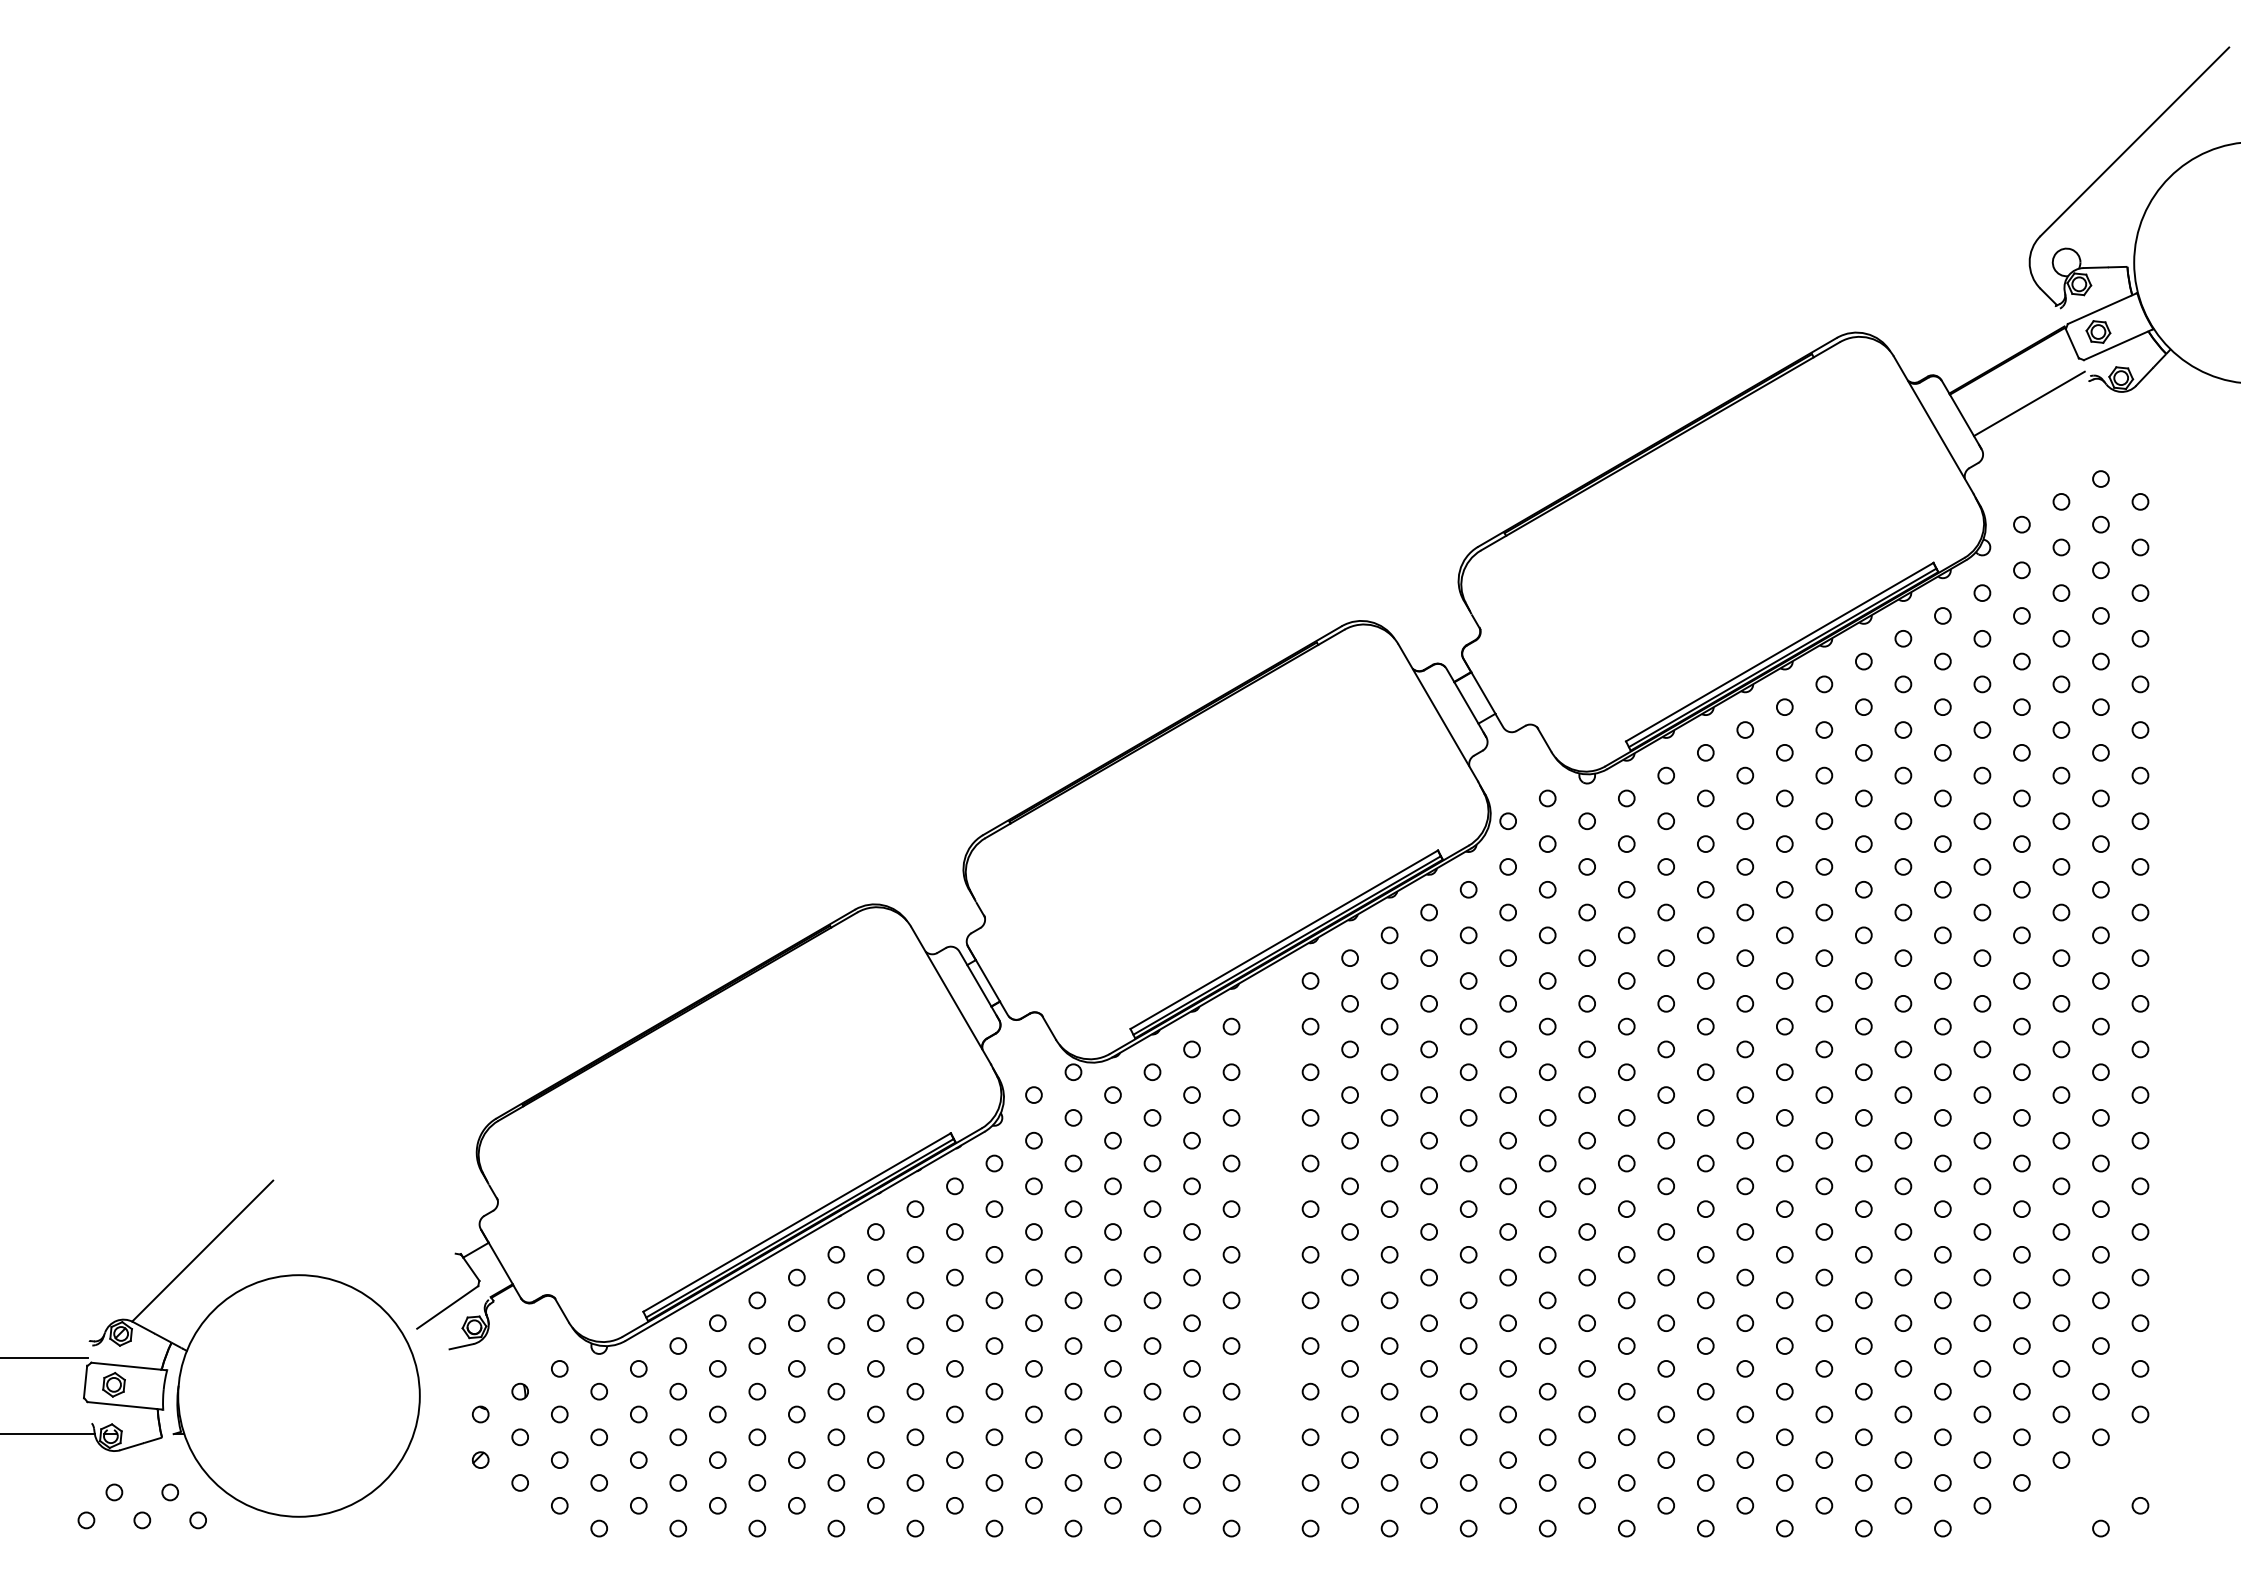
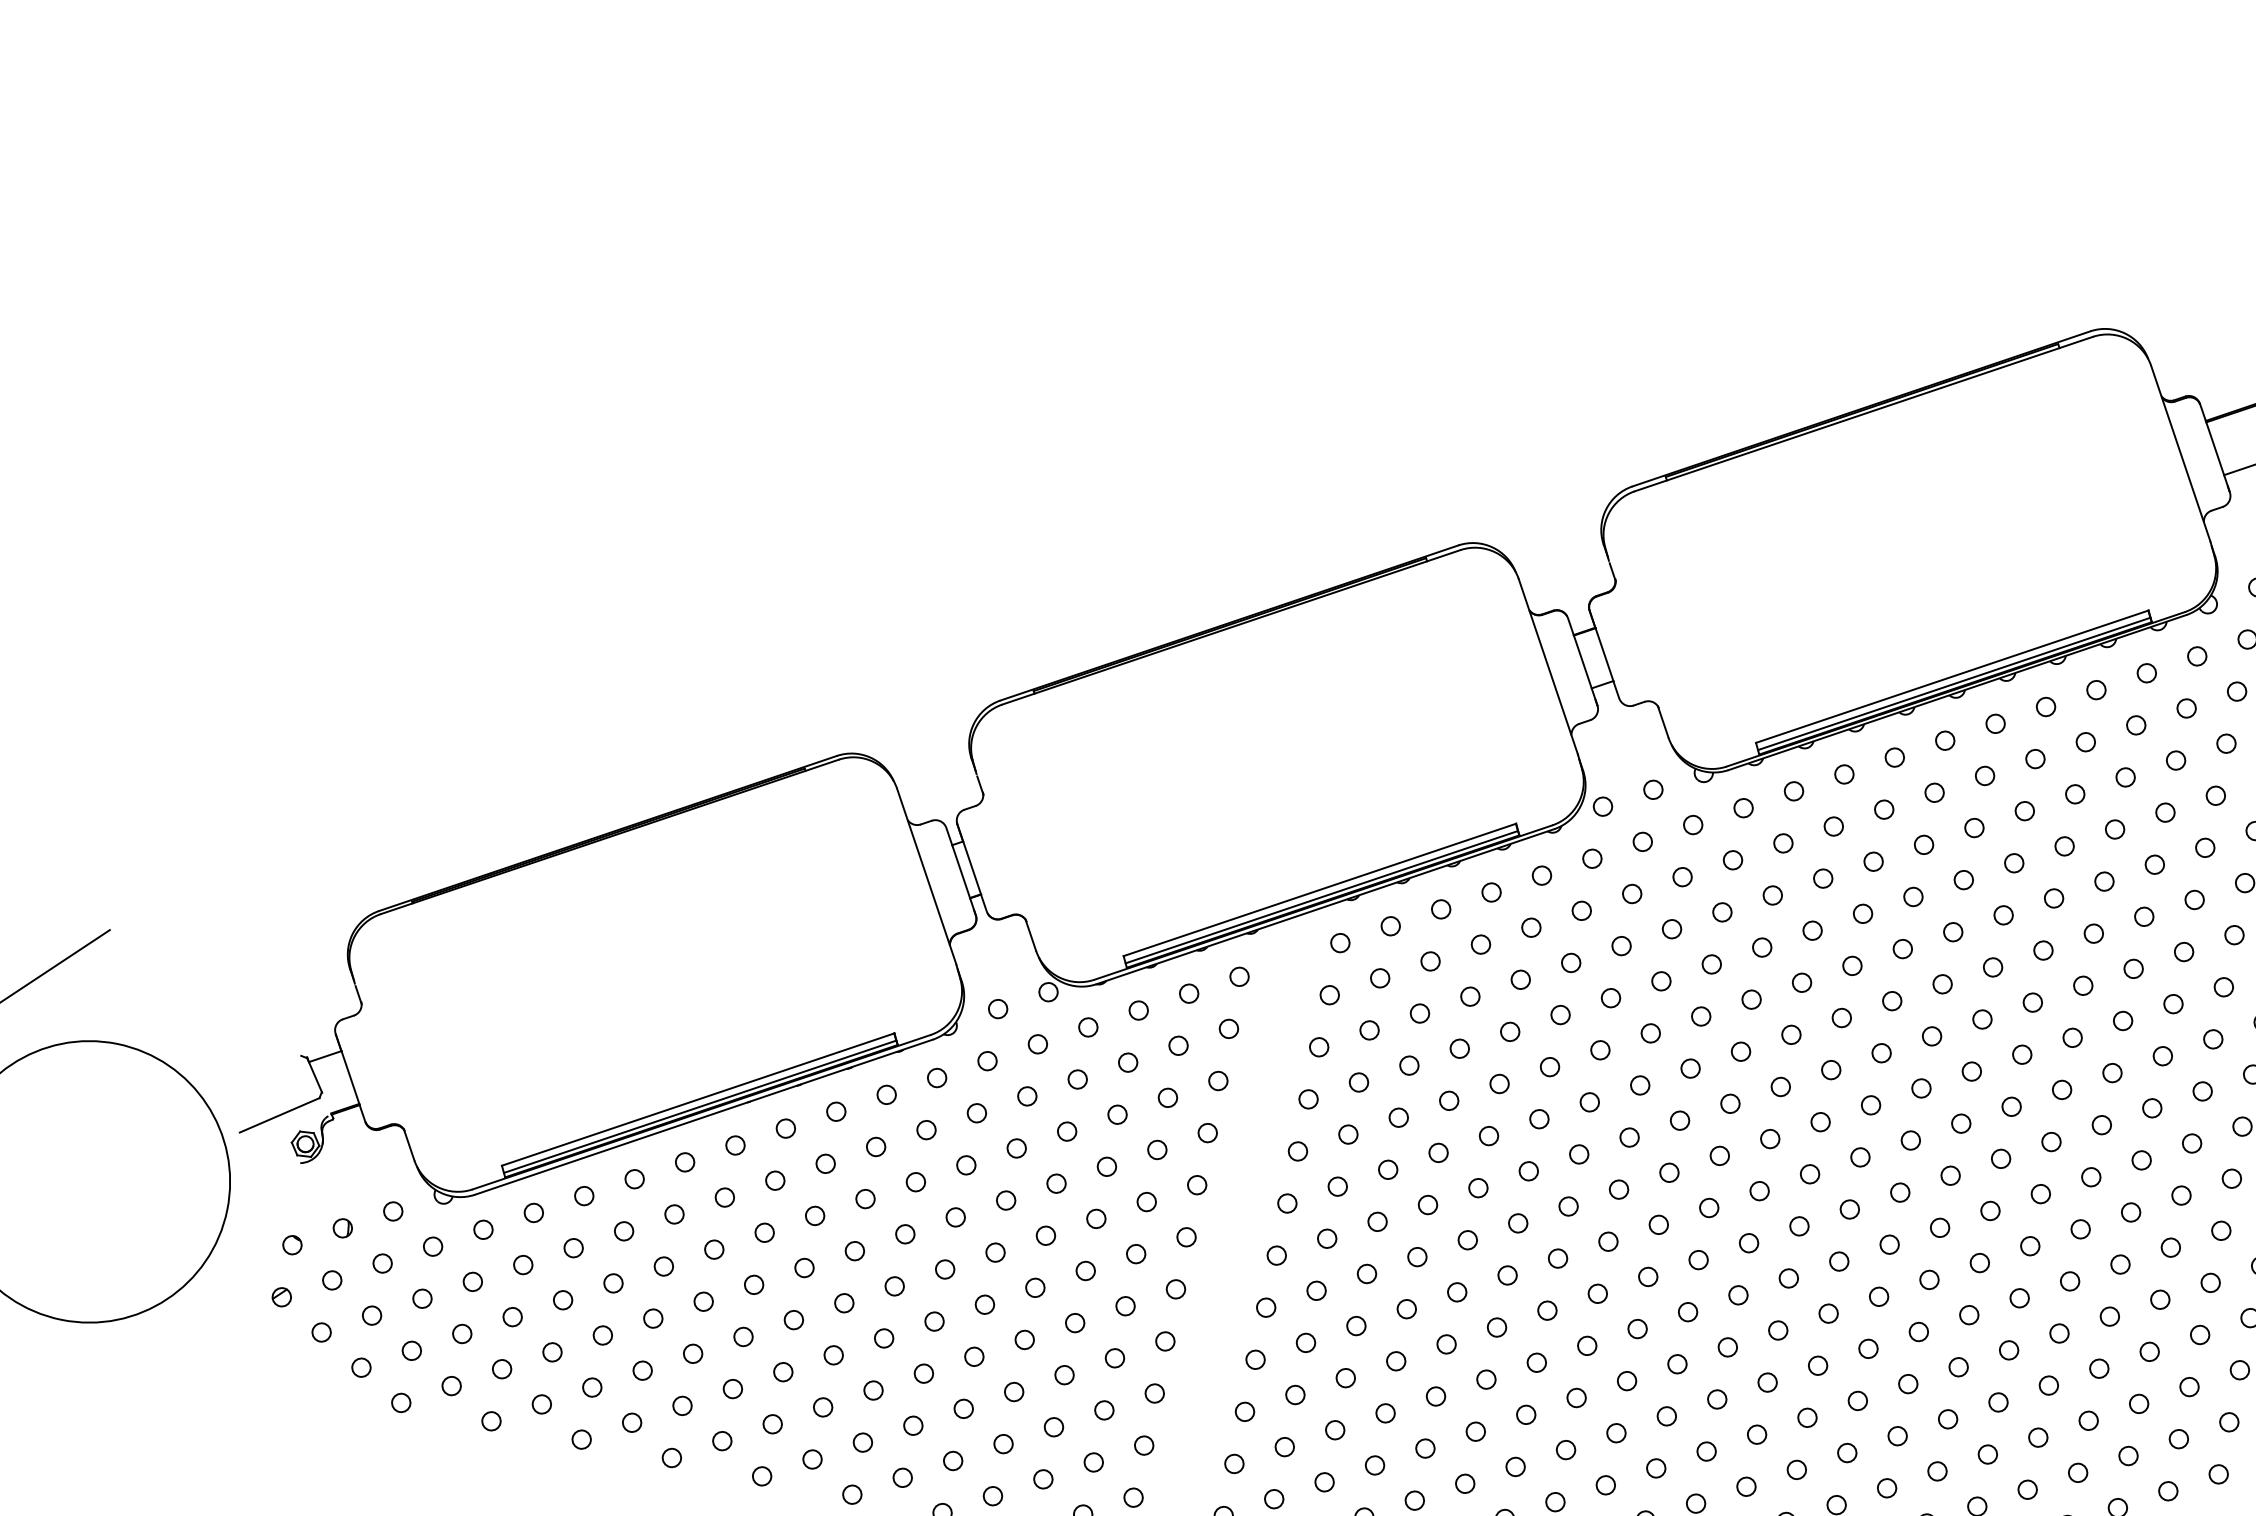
line: (461, 1346) -> (286, 1163), removed

